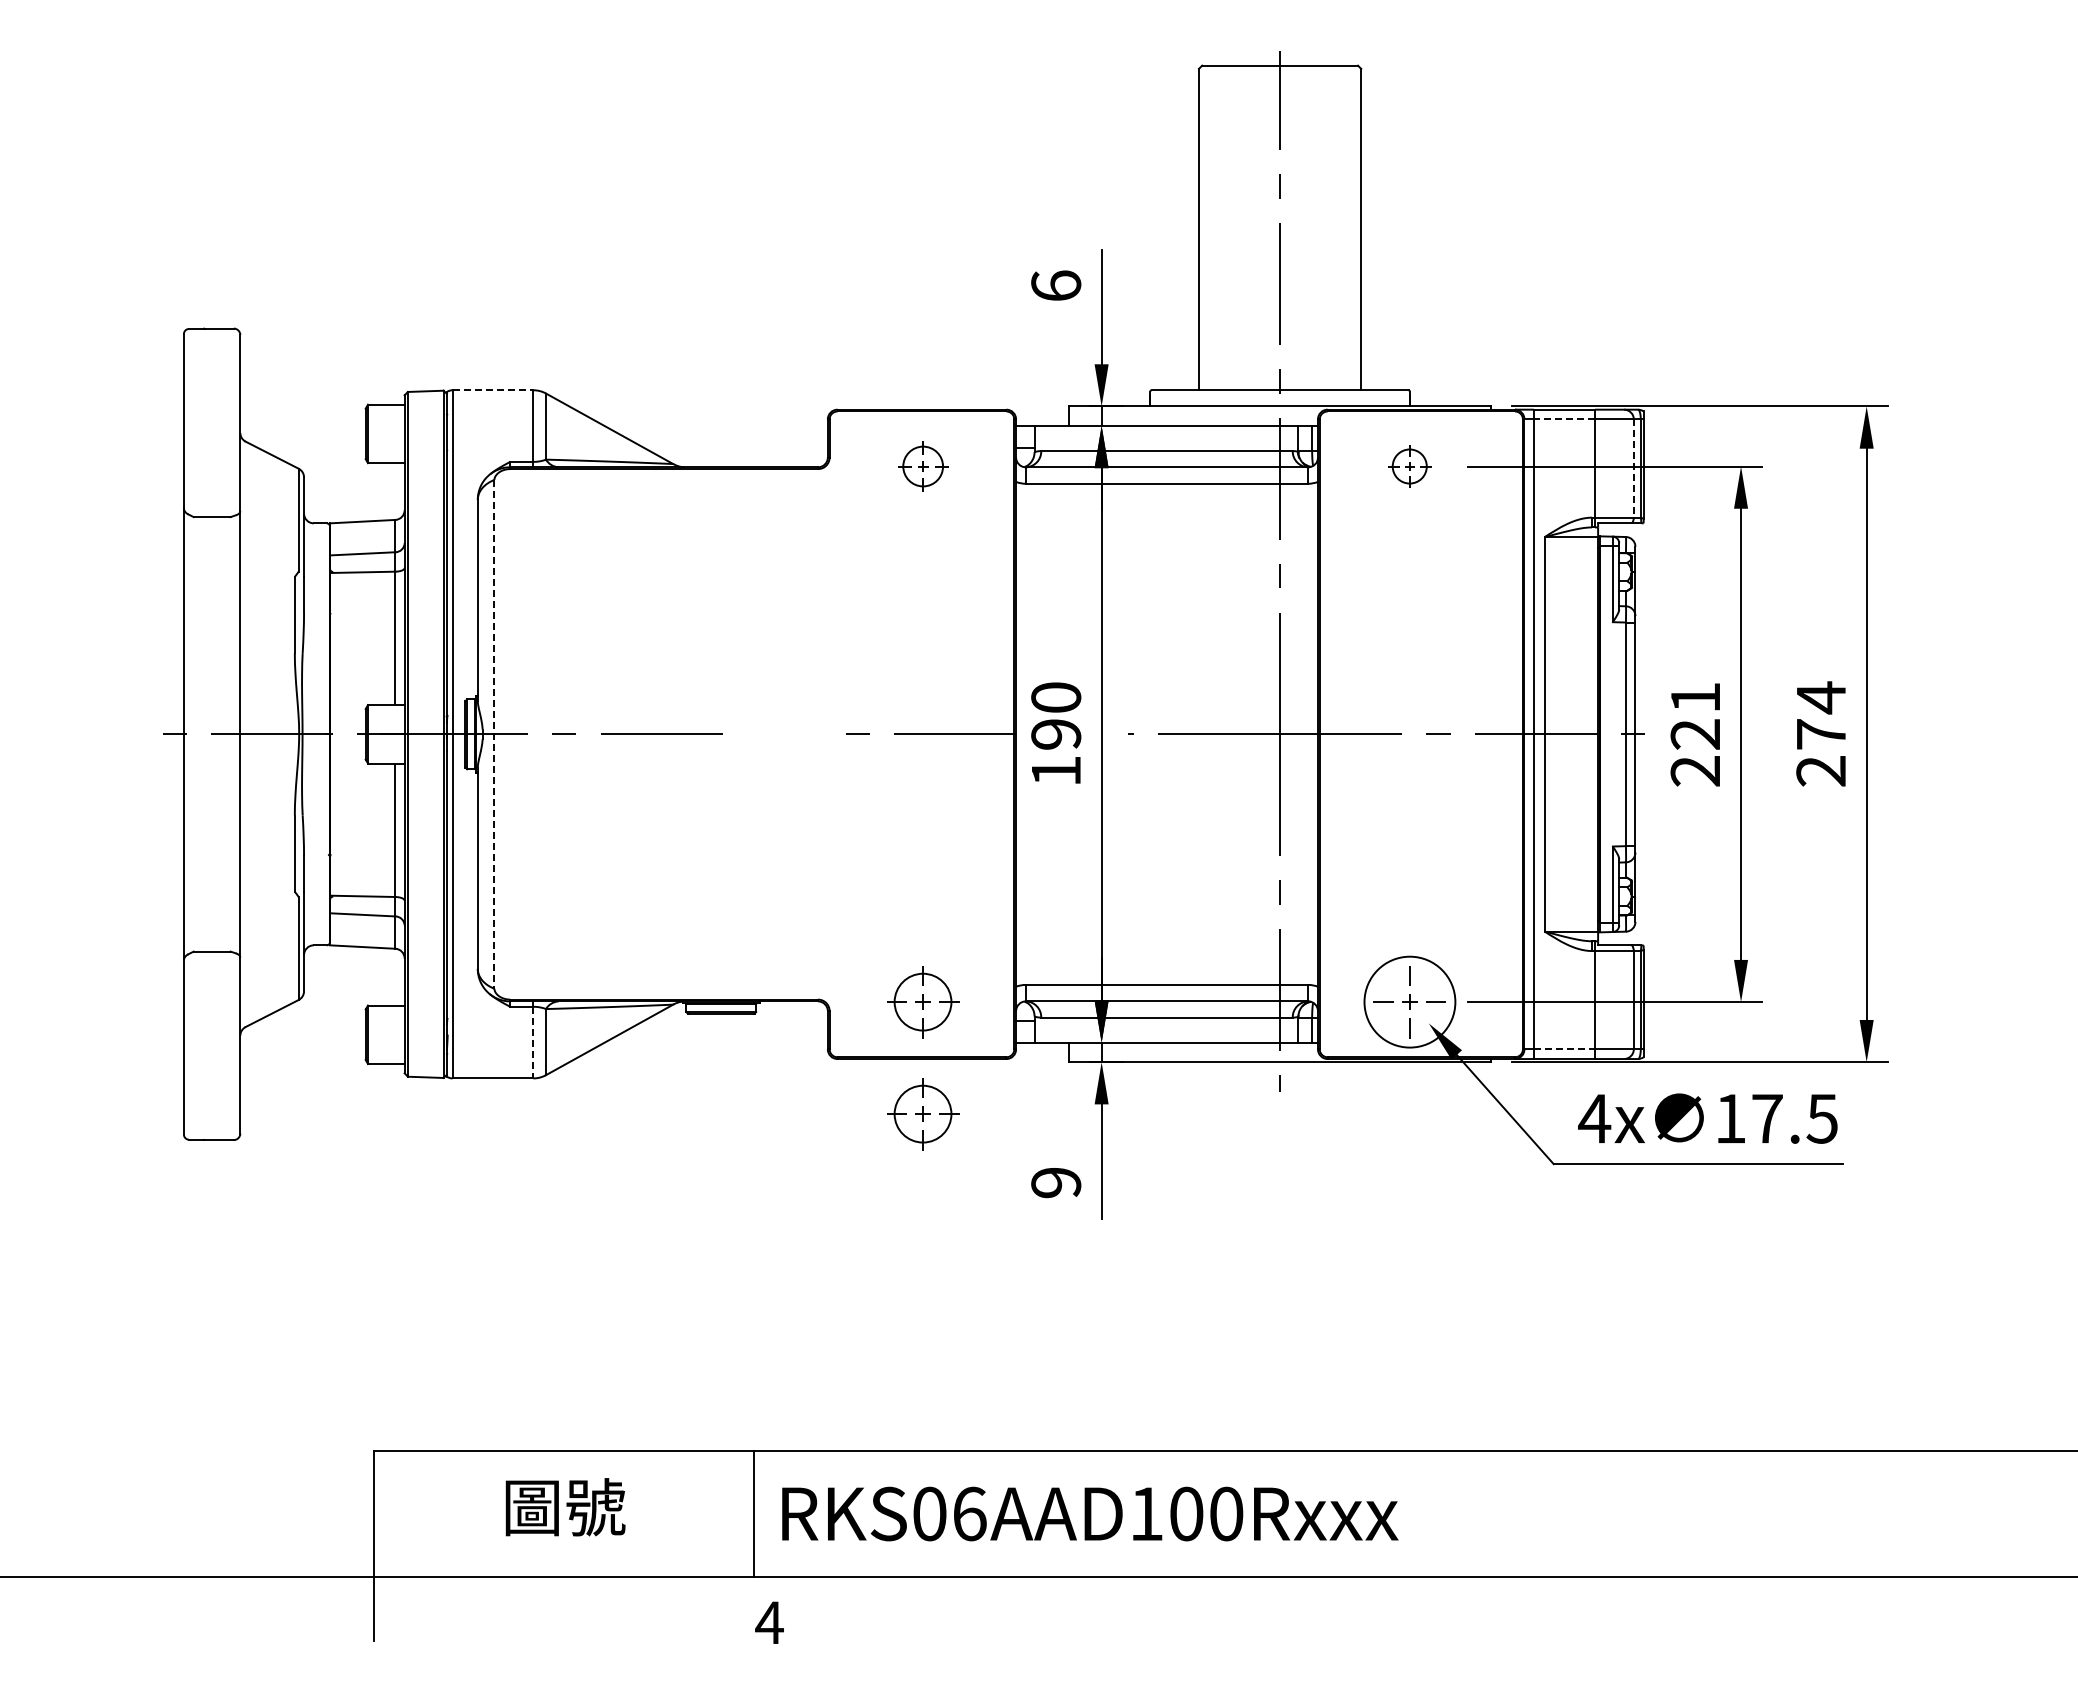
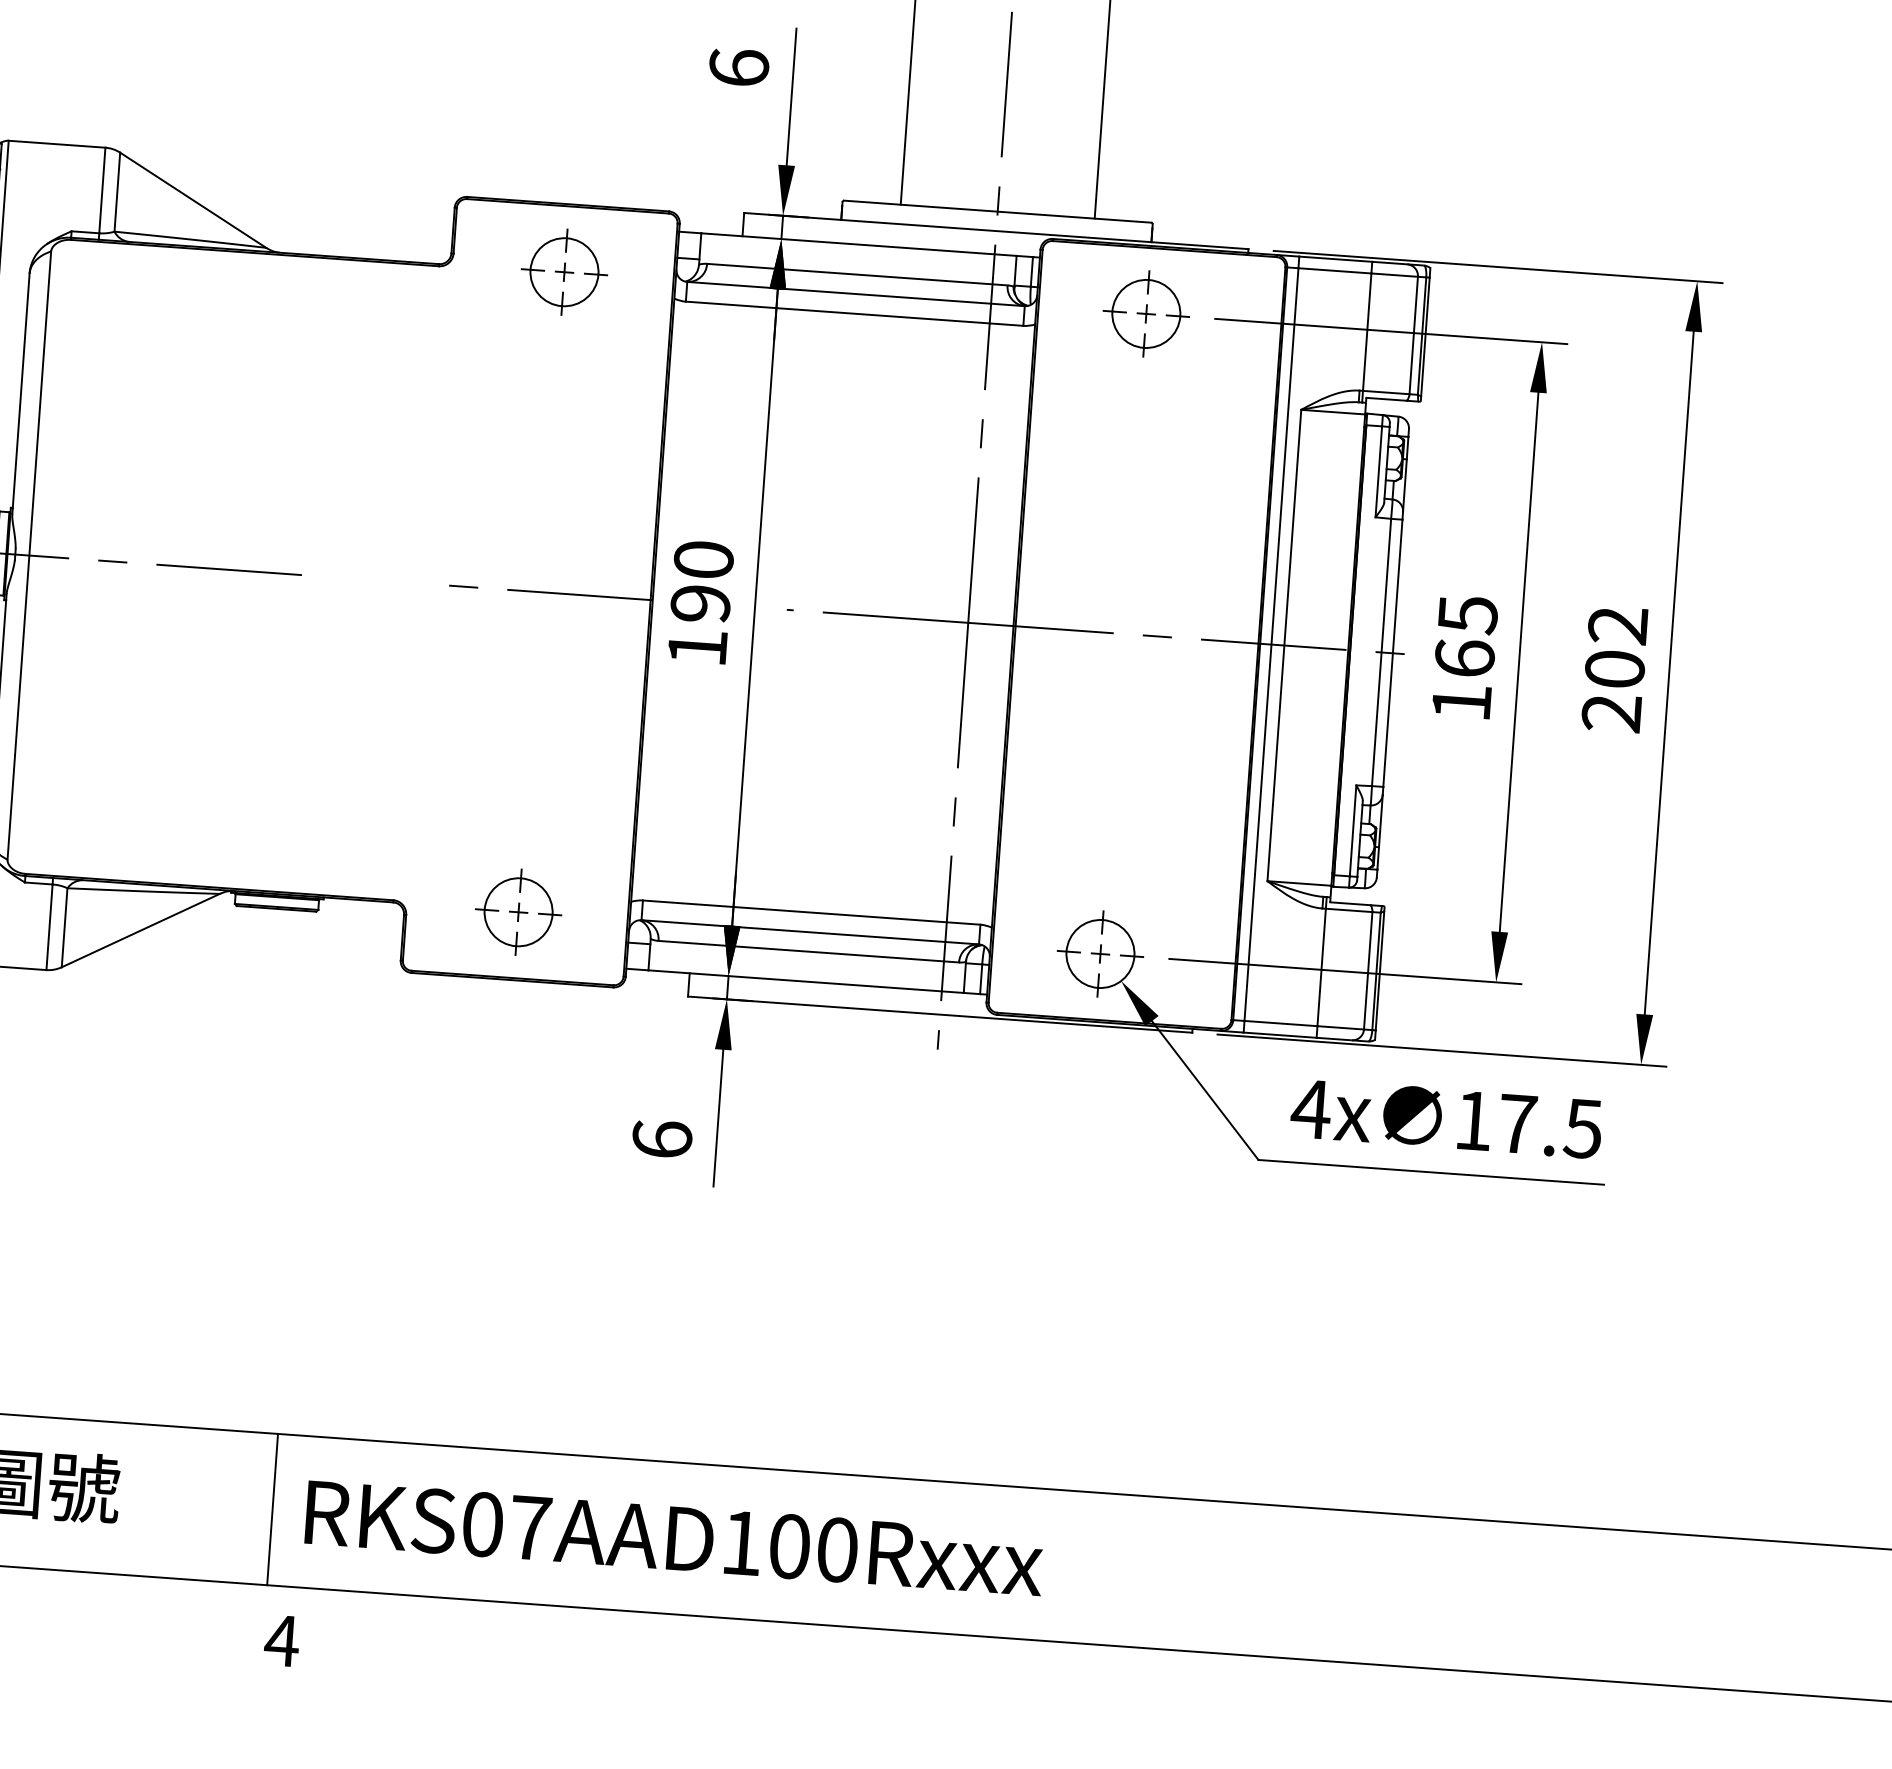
line: (493, 390) -> (57, 144), dashed -> solid
line: (1564, 419) -> (1335, 270), dashed -> solid
part: (923, 466) -> (565, 272), size x1.43
part: (1409, 466) -> (1145, 313), size x1.67
line: (1633, 469) -> (1413, 336), dashed -> solid
text: (1821, 715) -> (1616, 646), 274 -> 202
line: (494, 734) -> (29, 555), dashed -> solid
text: (1695, 734) -> (1464, 658), 221 -> 165
circle: (1409, 1001) -> (1100, 953), size x0.62
line: (533, 1042) -> (49, 927), dashed -> solid
line: (1564, 1049) -> (1281, 1023), dashed -> solid
part: (923, 1114) -> (509, 1046), removed
text: (1056, 1182) -> (662, 1139), 9 -> 6
text: (969, 1513) -> (530, 1527), RKS06AAD100Rxxx -> RKS07AAD100Rxxx

